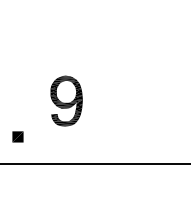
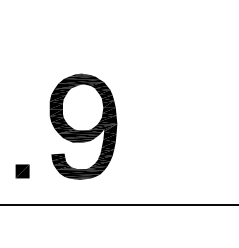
part: (66, 100) -> (83, 126), size x1.67

